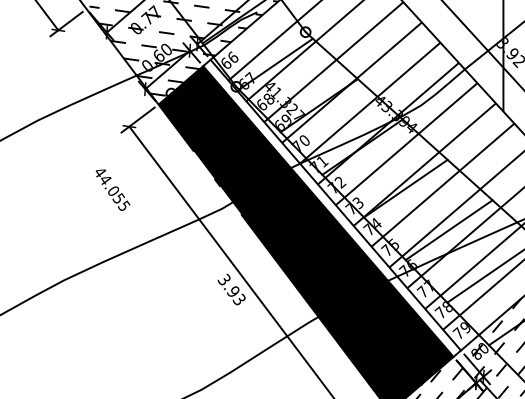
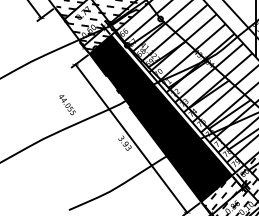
text: (112, 190) -> (67, 105), moved

